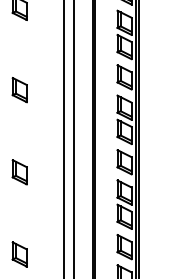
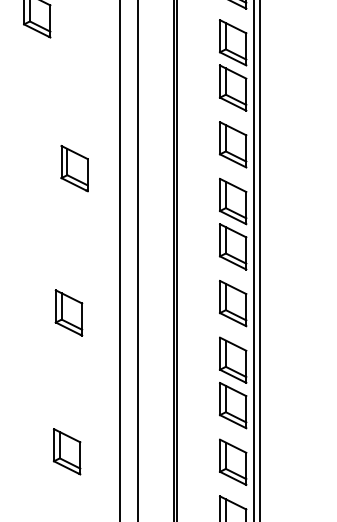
part: (19, 90) -> (74, 169), moved
part: (19, 172) -> (68, 313), moved
part: (19, 254) -> (66, 451), moved

